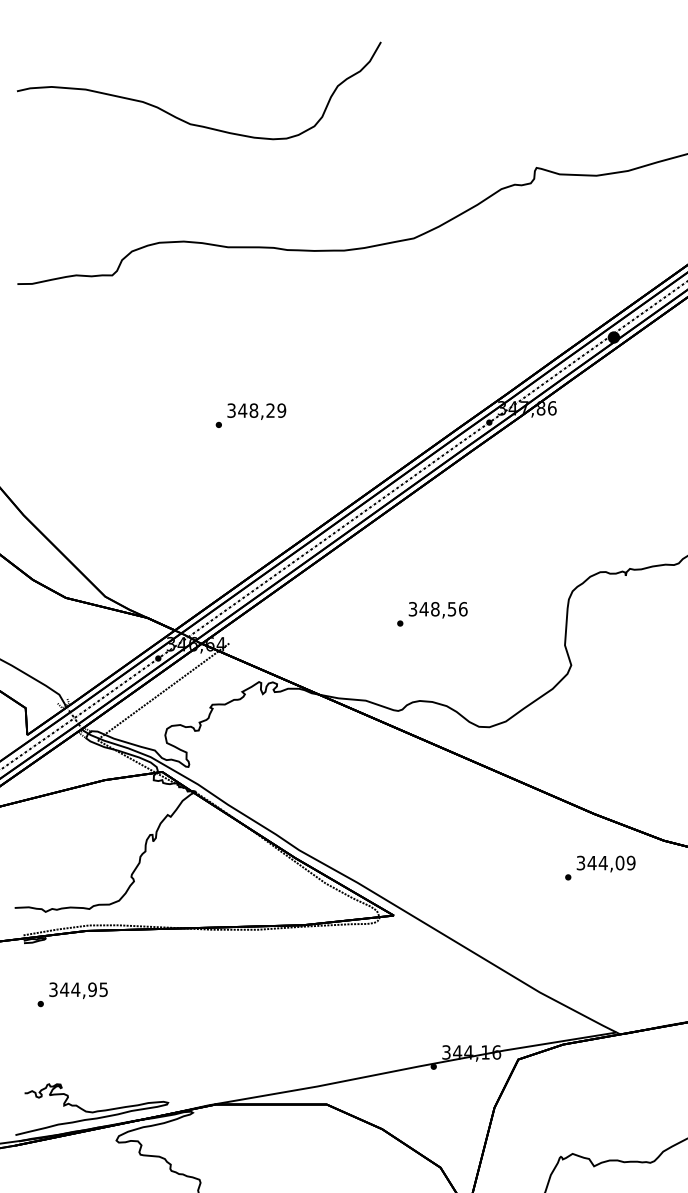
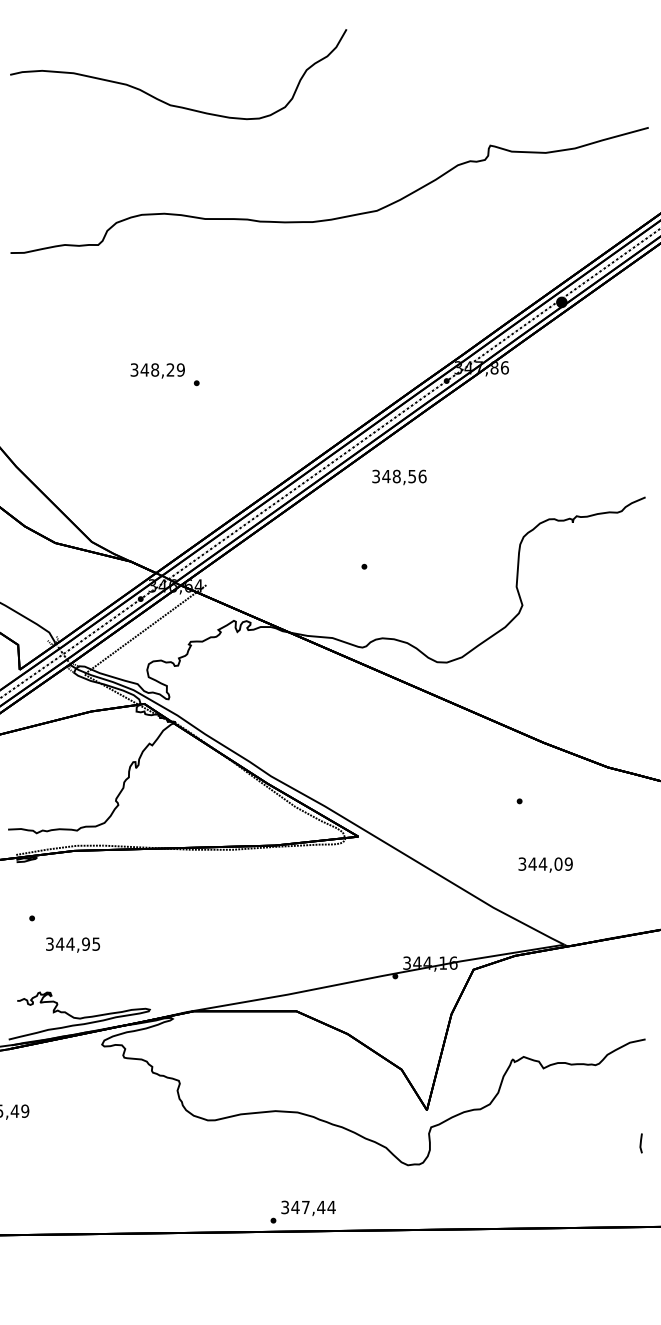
text: (256, 411) -> (157, 370), moved
text: (438, 610) -> (399, 477), moved
text: (605, 863) -> (545, 864), moved
text: (77, 990) -> (72, 944), moved

